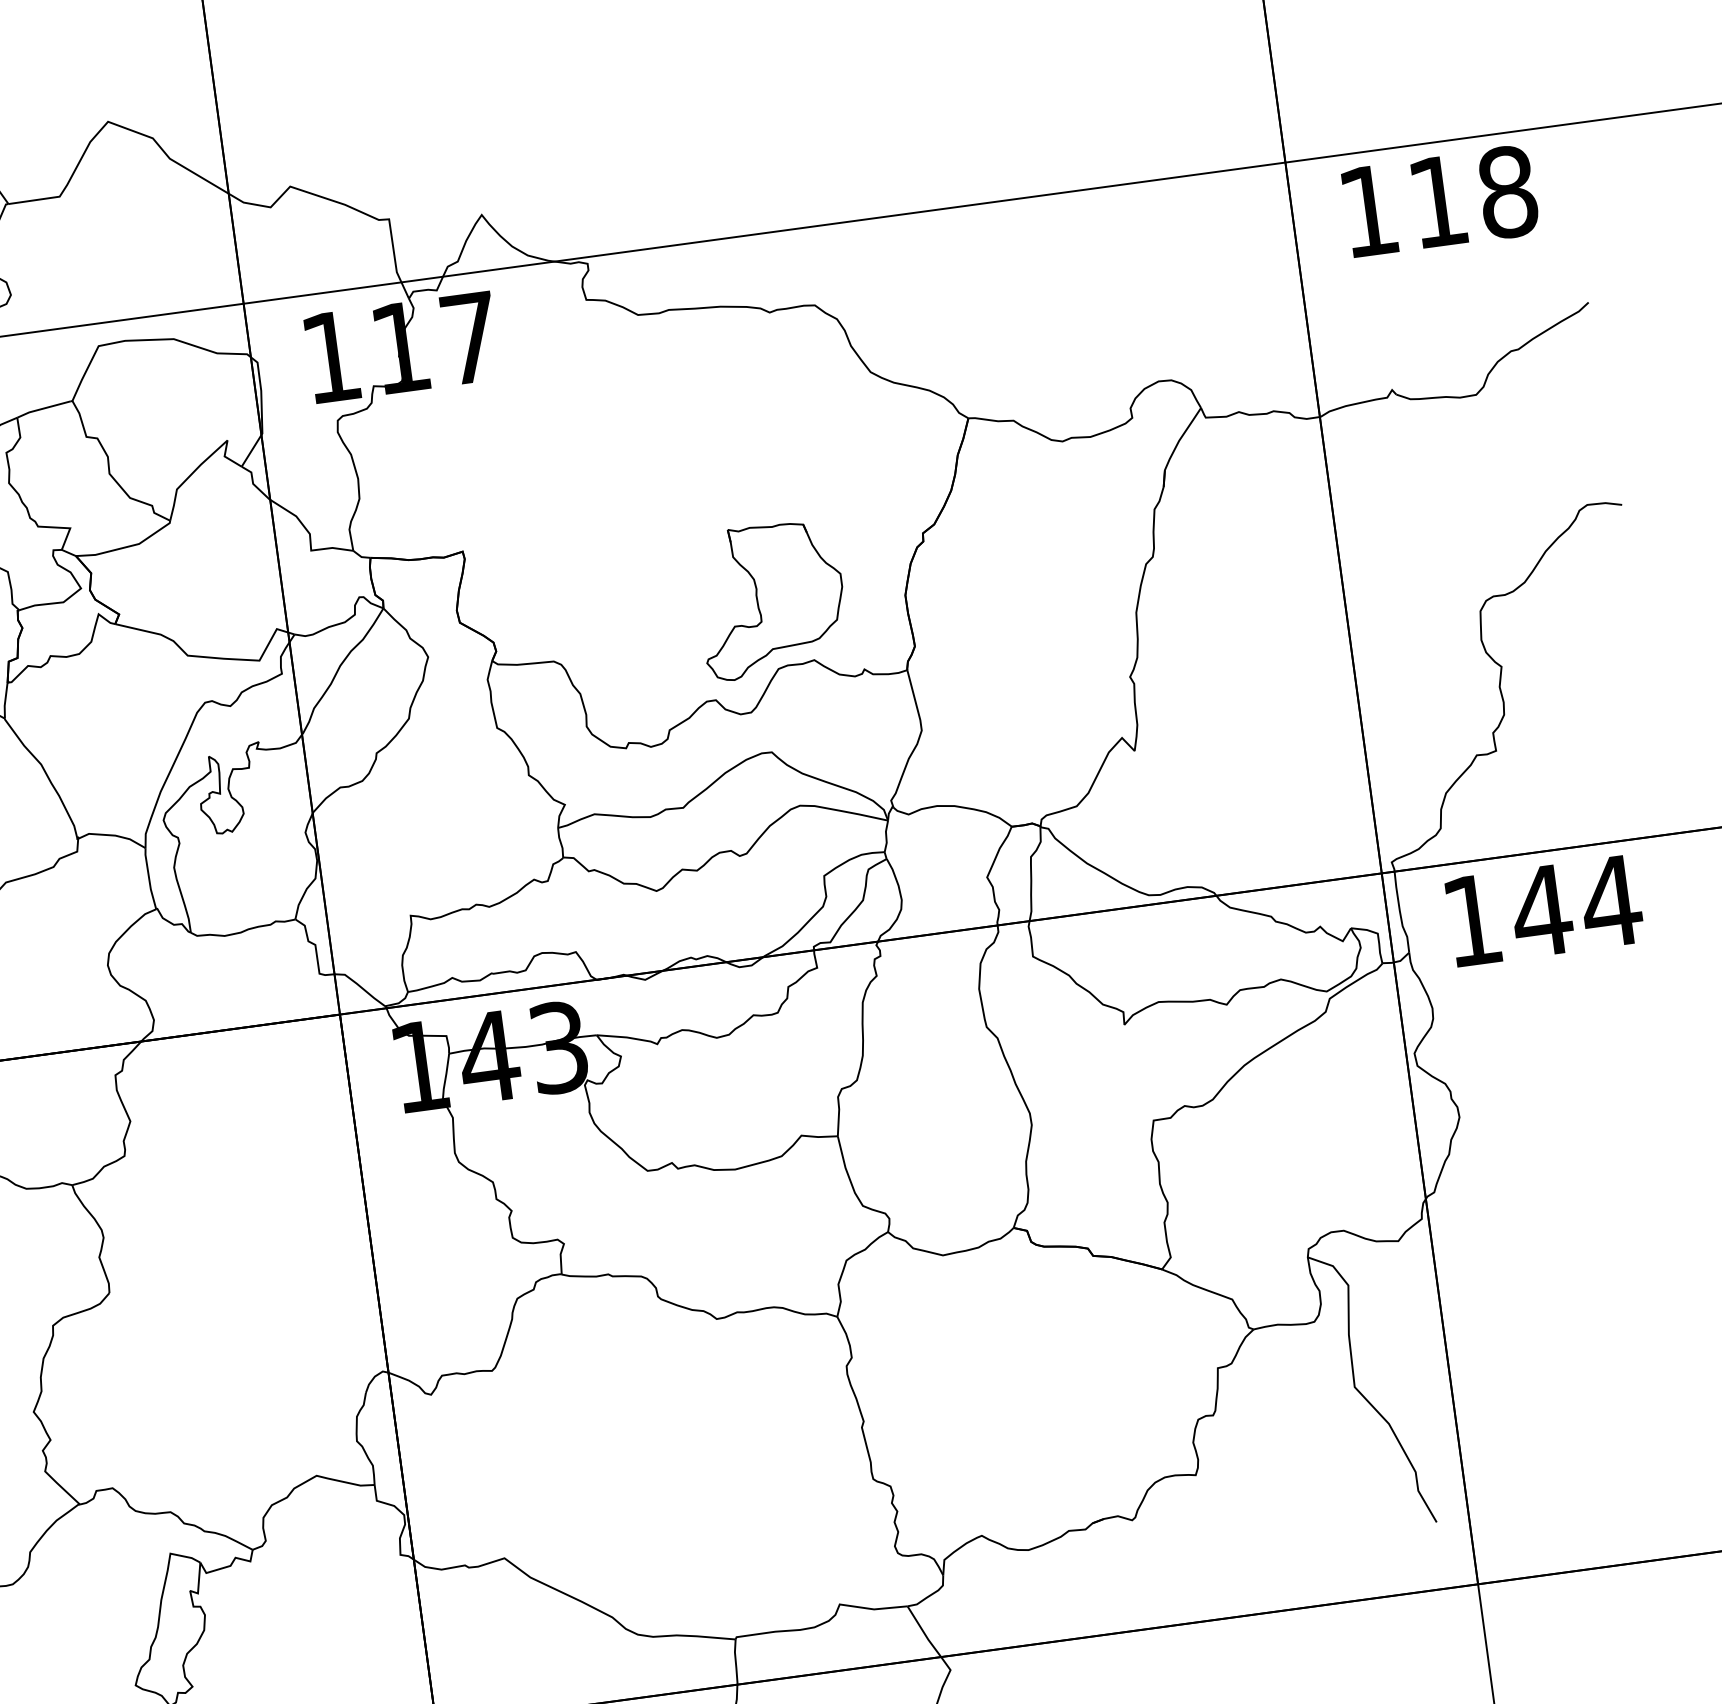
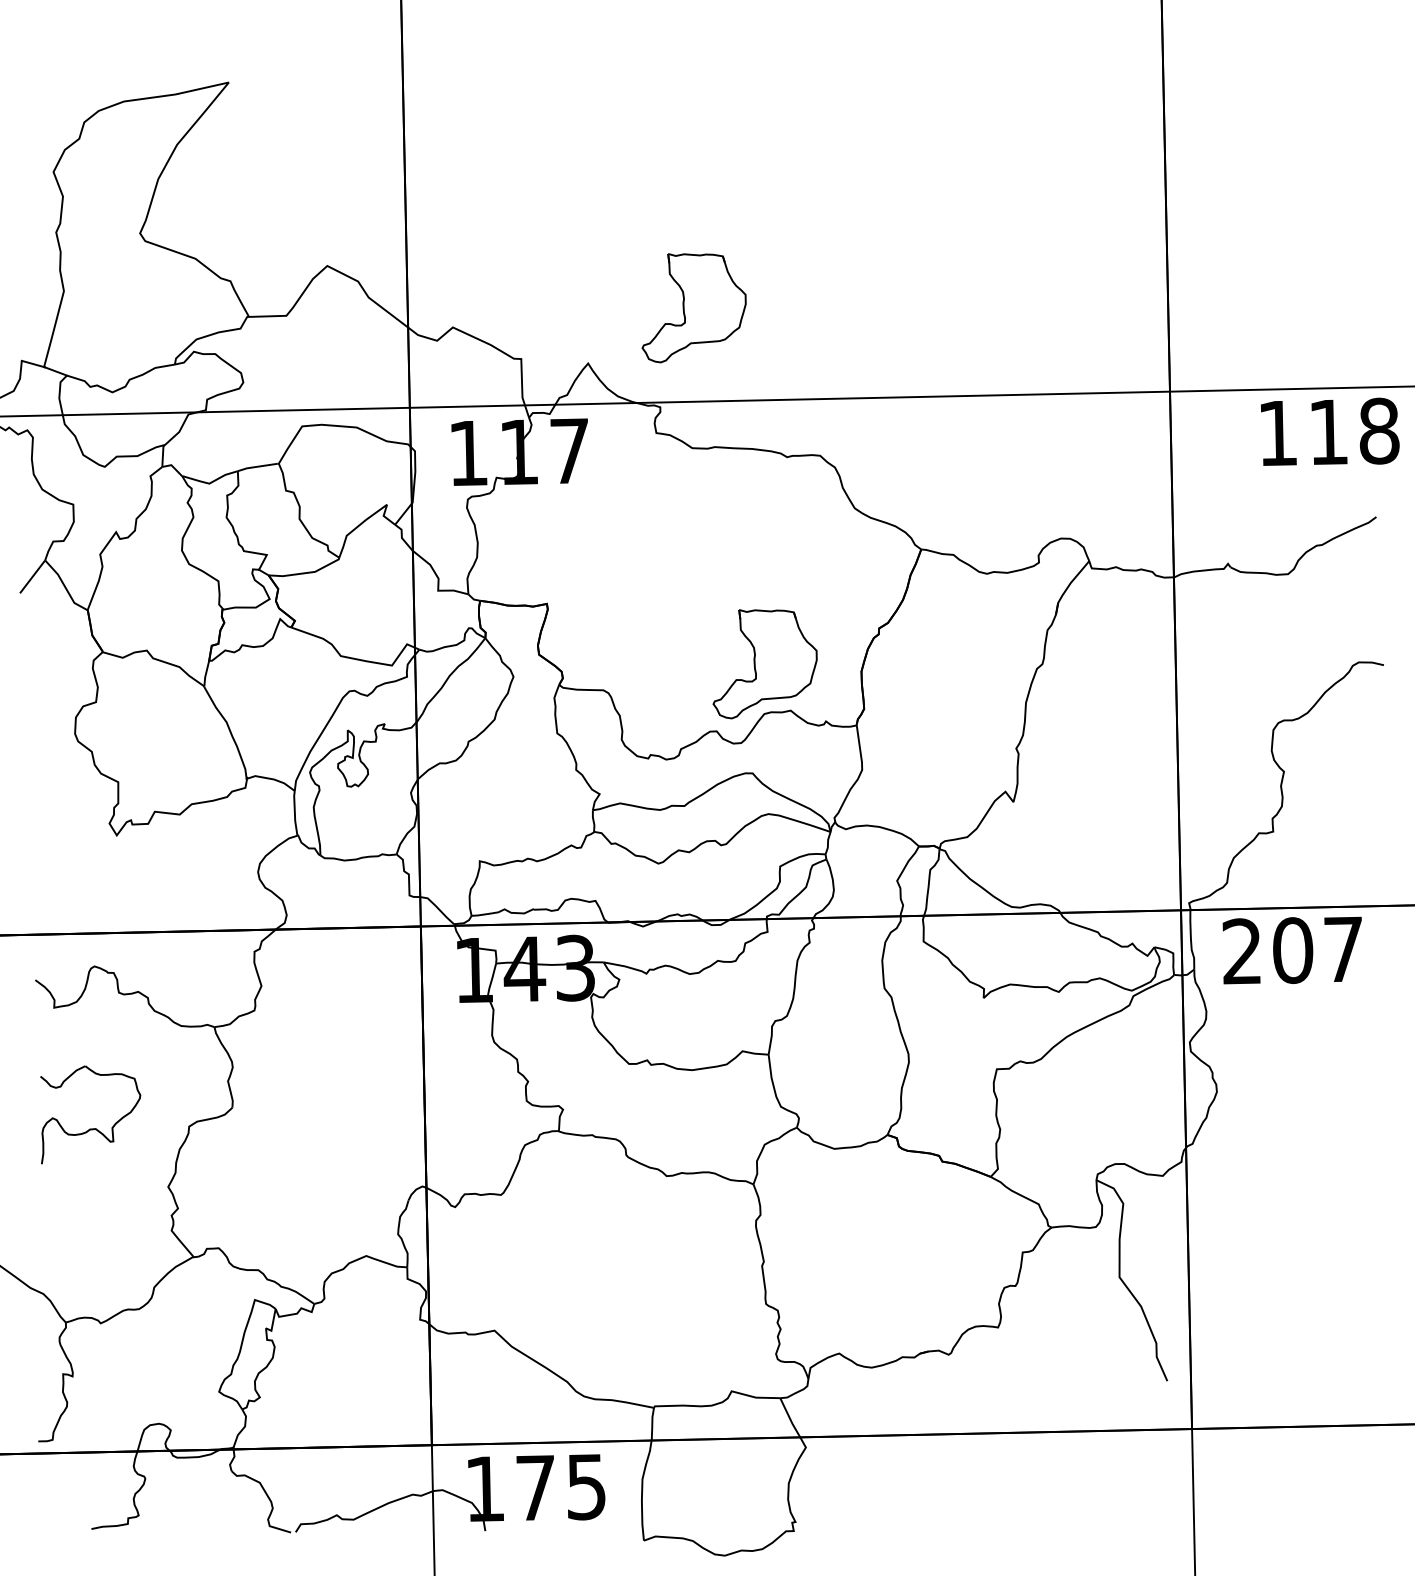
part: (617, 122) -> (693, 308), added
text: (1440, 200) -> (1330, 431), moved
text: (1542, 910) -> (1293, 950), 144 -> 207

